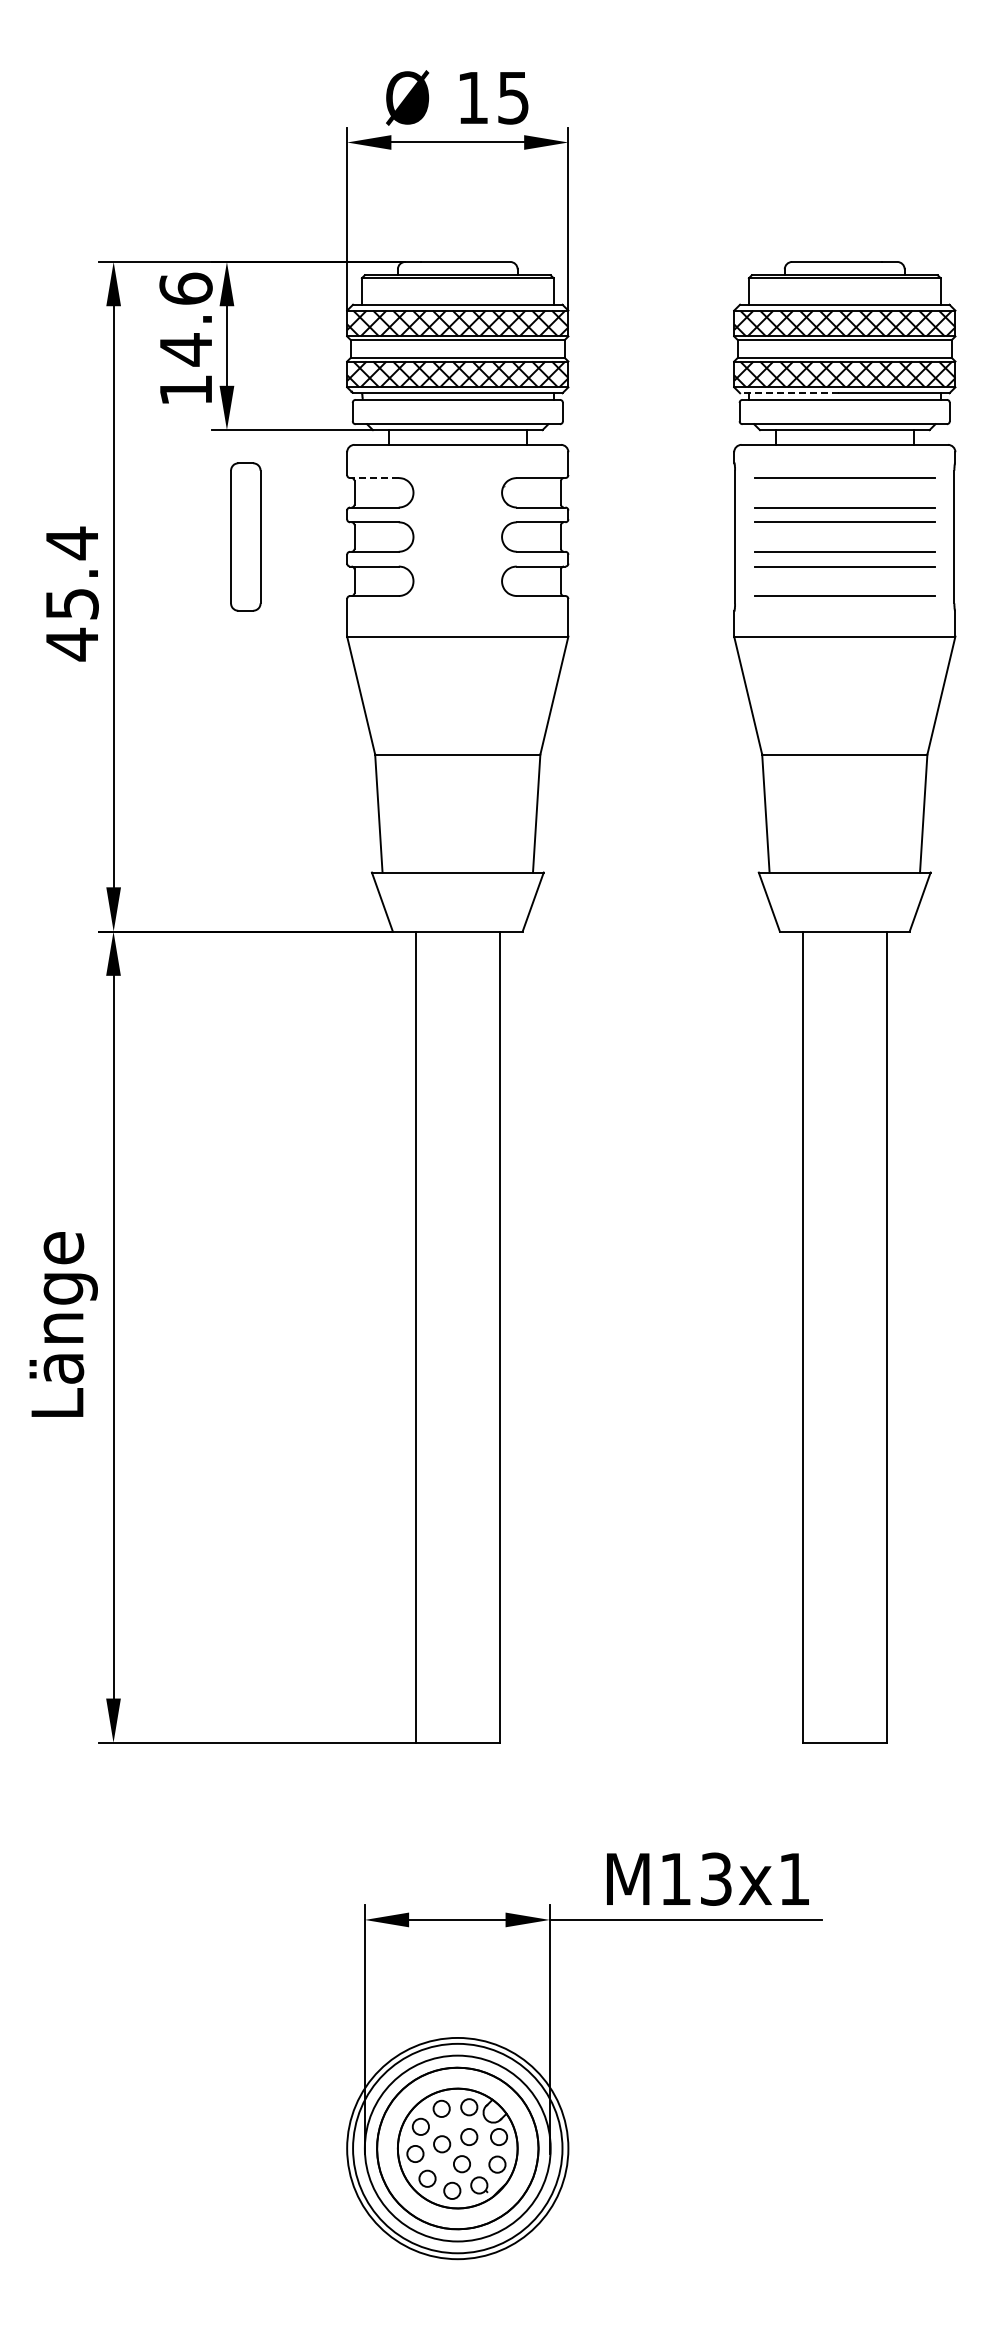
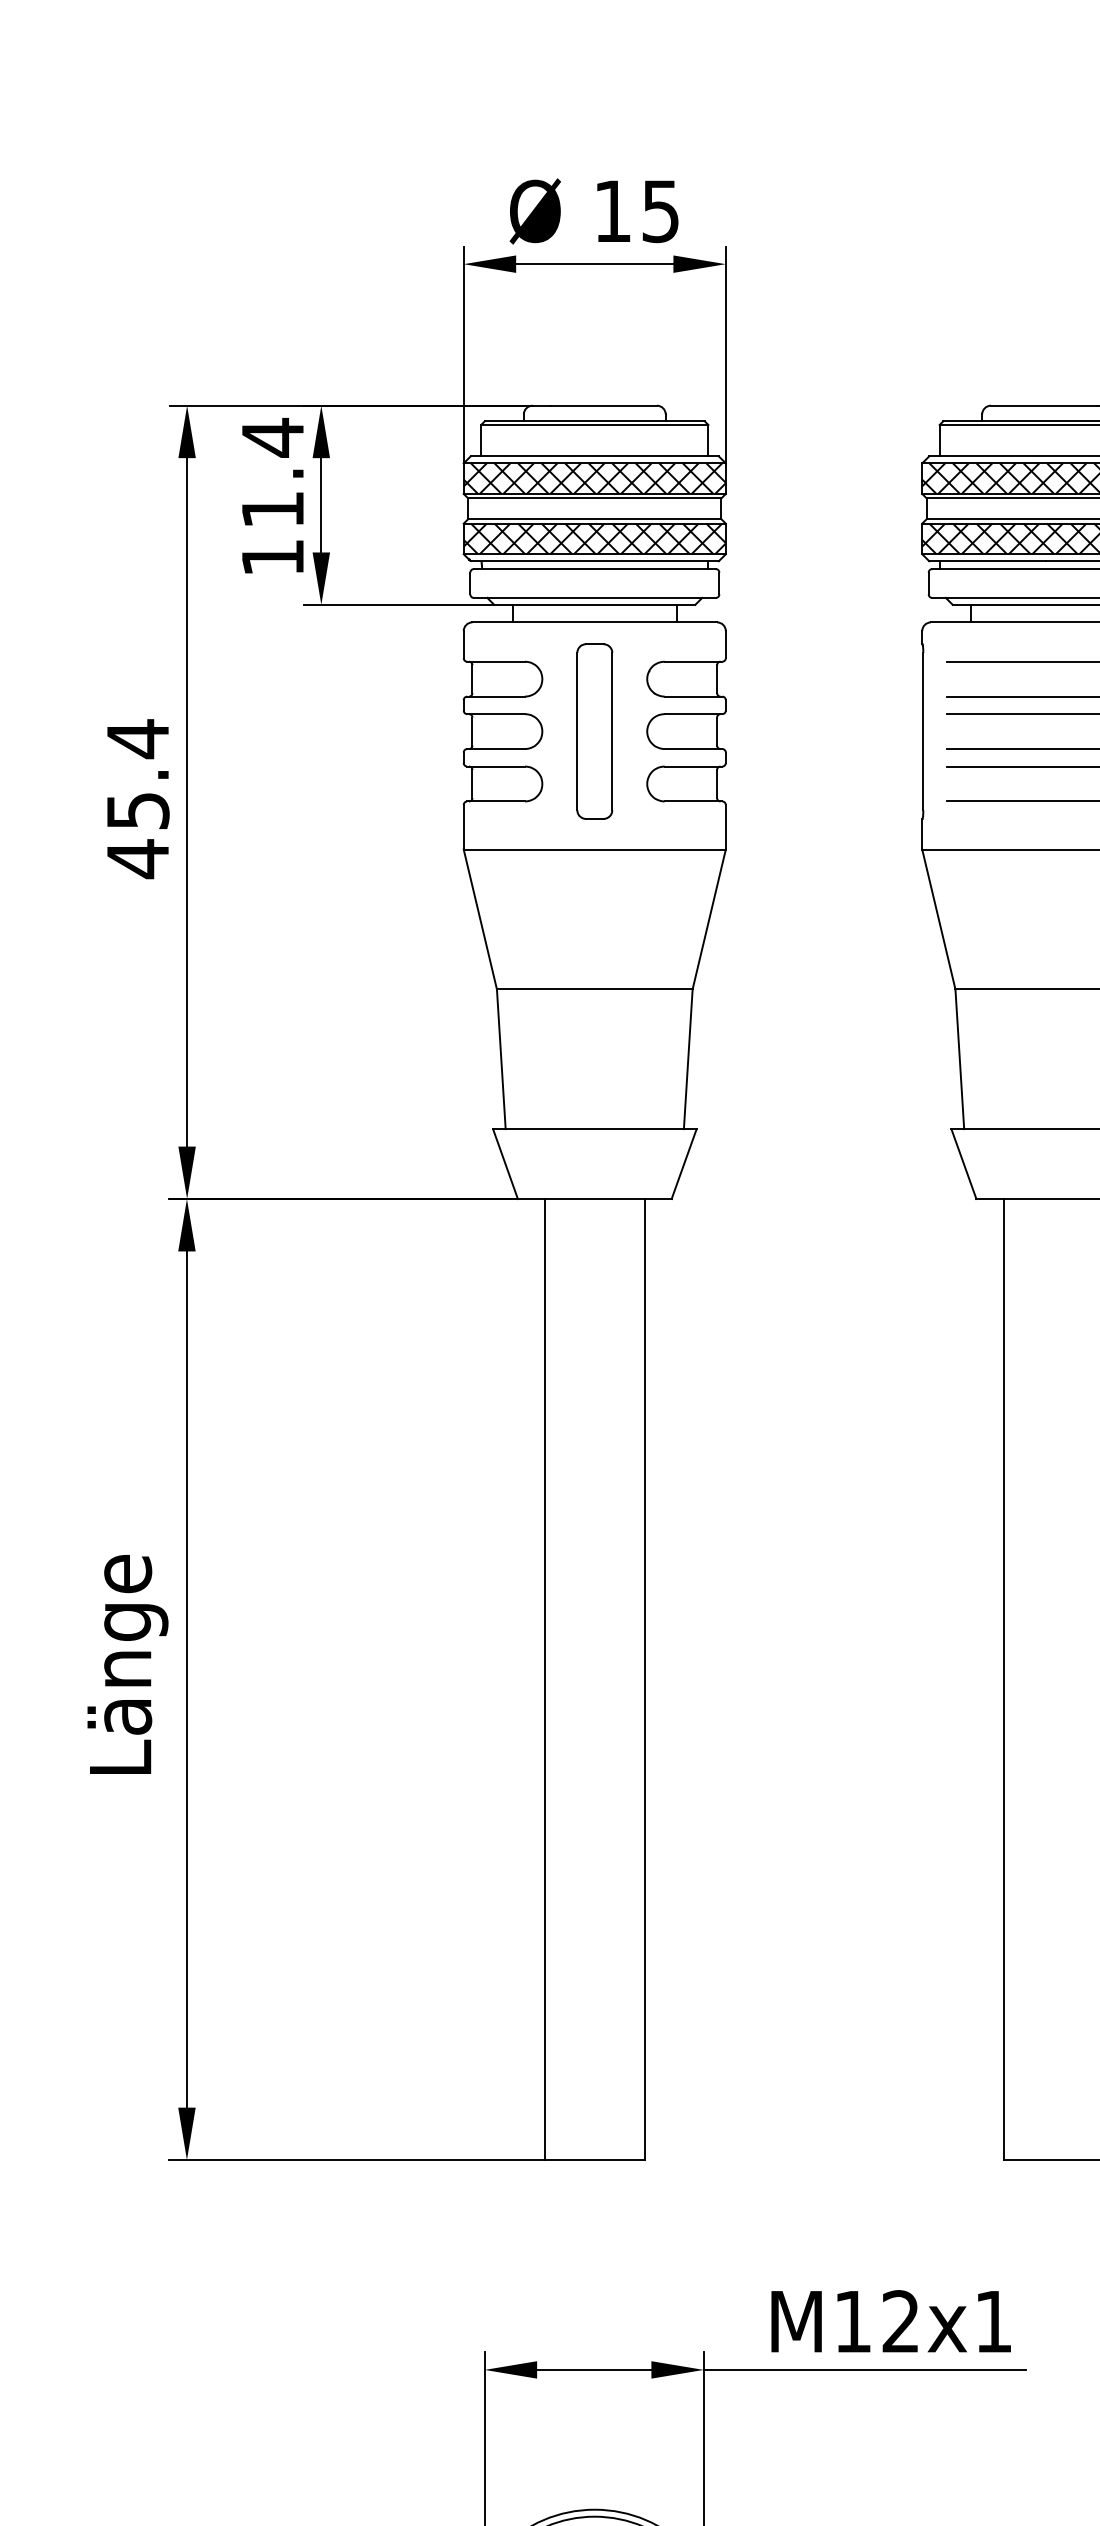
text: (185, 319) -> (272, 473), 14.6 -> 11.4
line: (788, 393) -> (986, 561), dashed -> solid
line: (373, 478) -> (494, 662), dashed -> solid
part: (245, 536) -> (594, 730), moved
text: (715, 1878) -> (900, 2320), M13x1 -> M12x1

